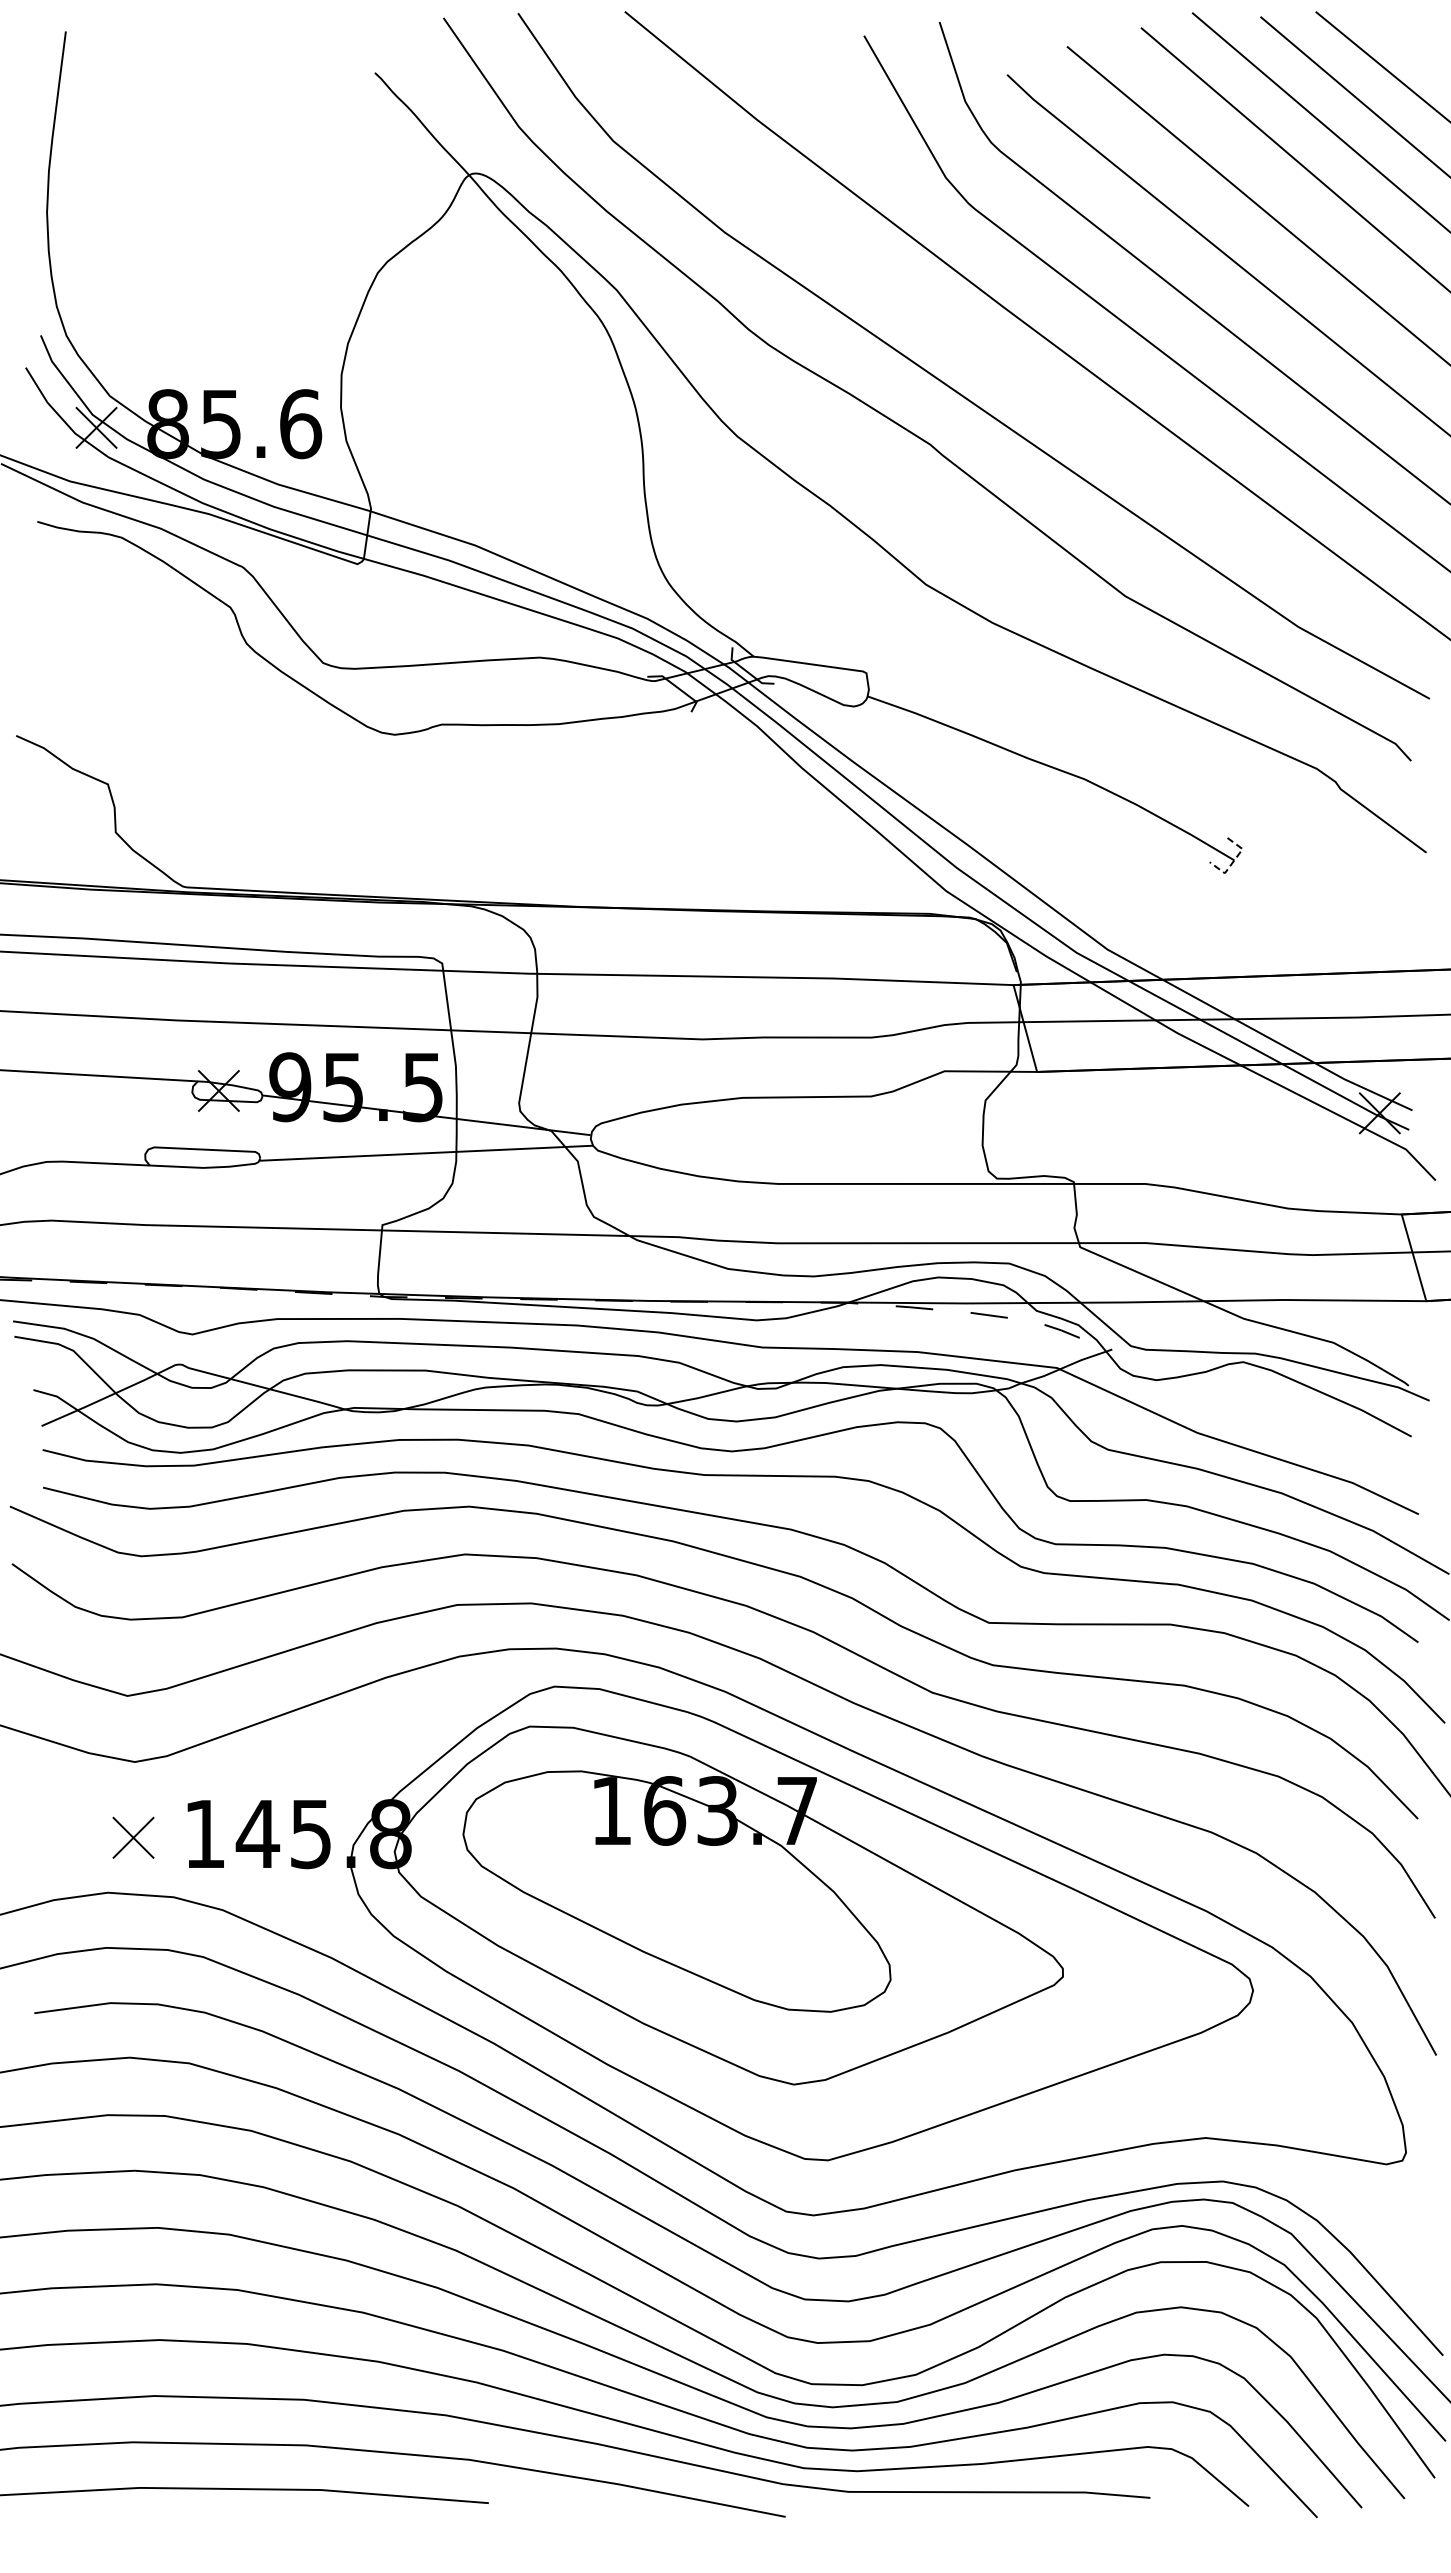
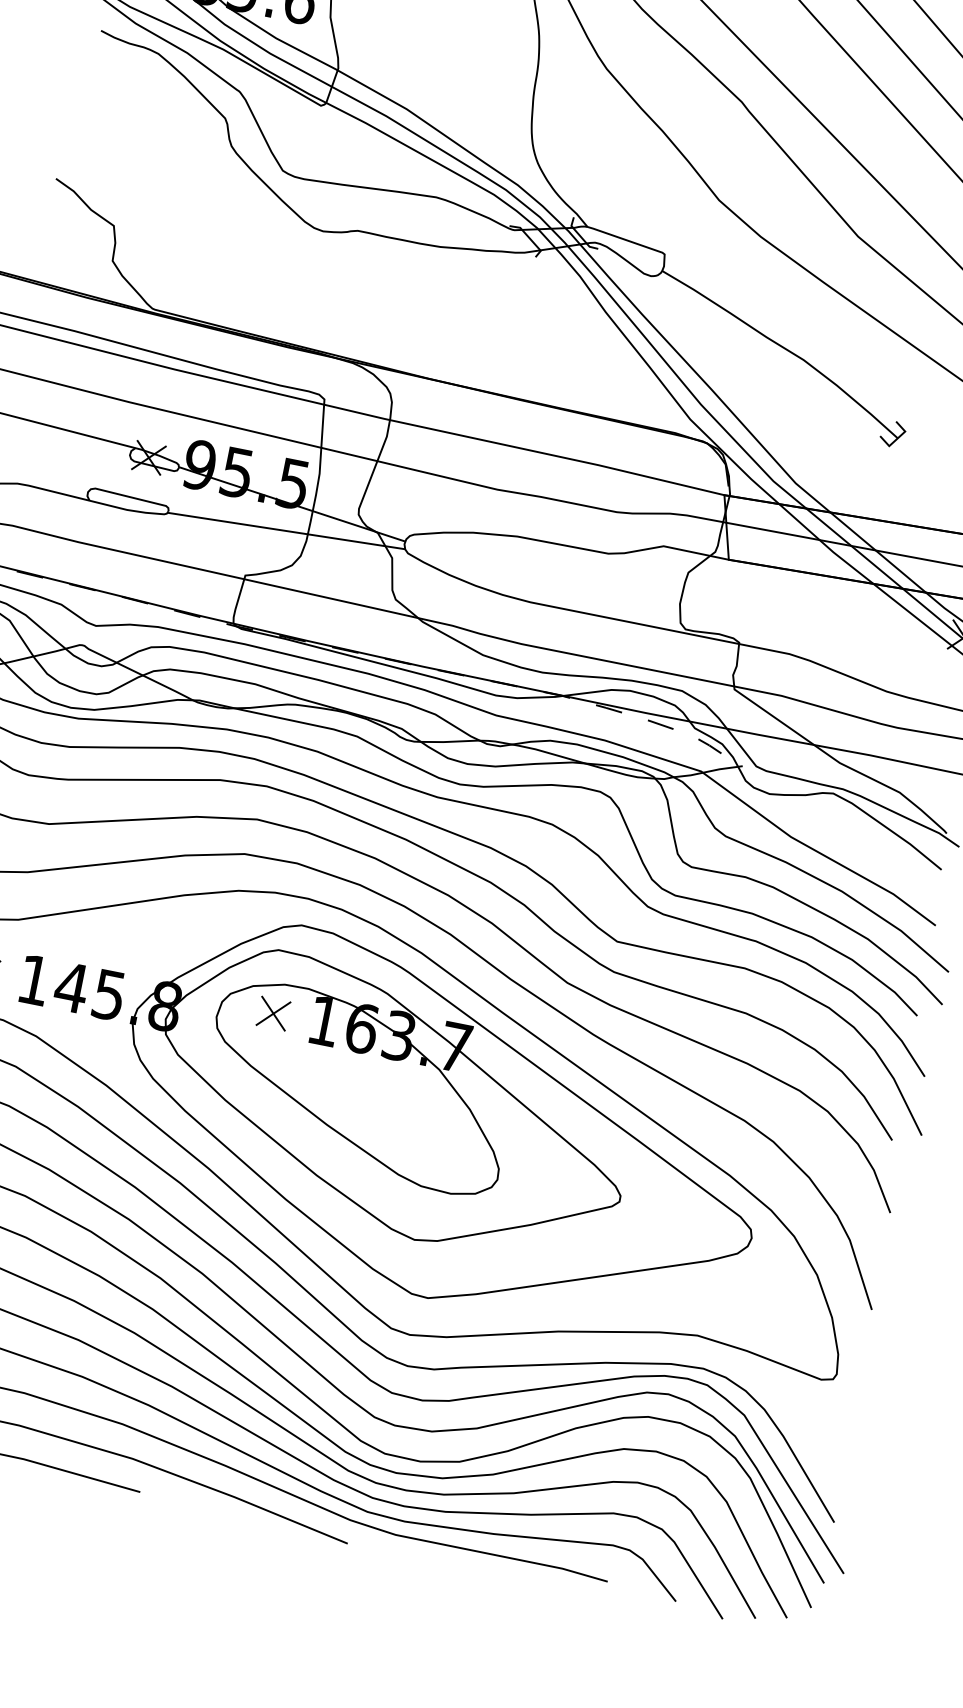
line: (1233, 861) -> (897, 438), dashed -> solid
part: (540, 1814) -> (273, 1013), added

